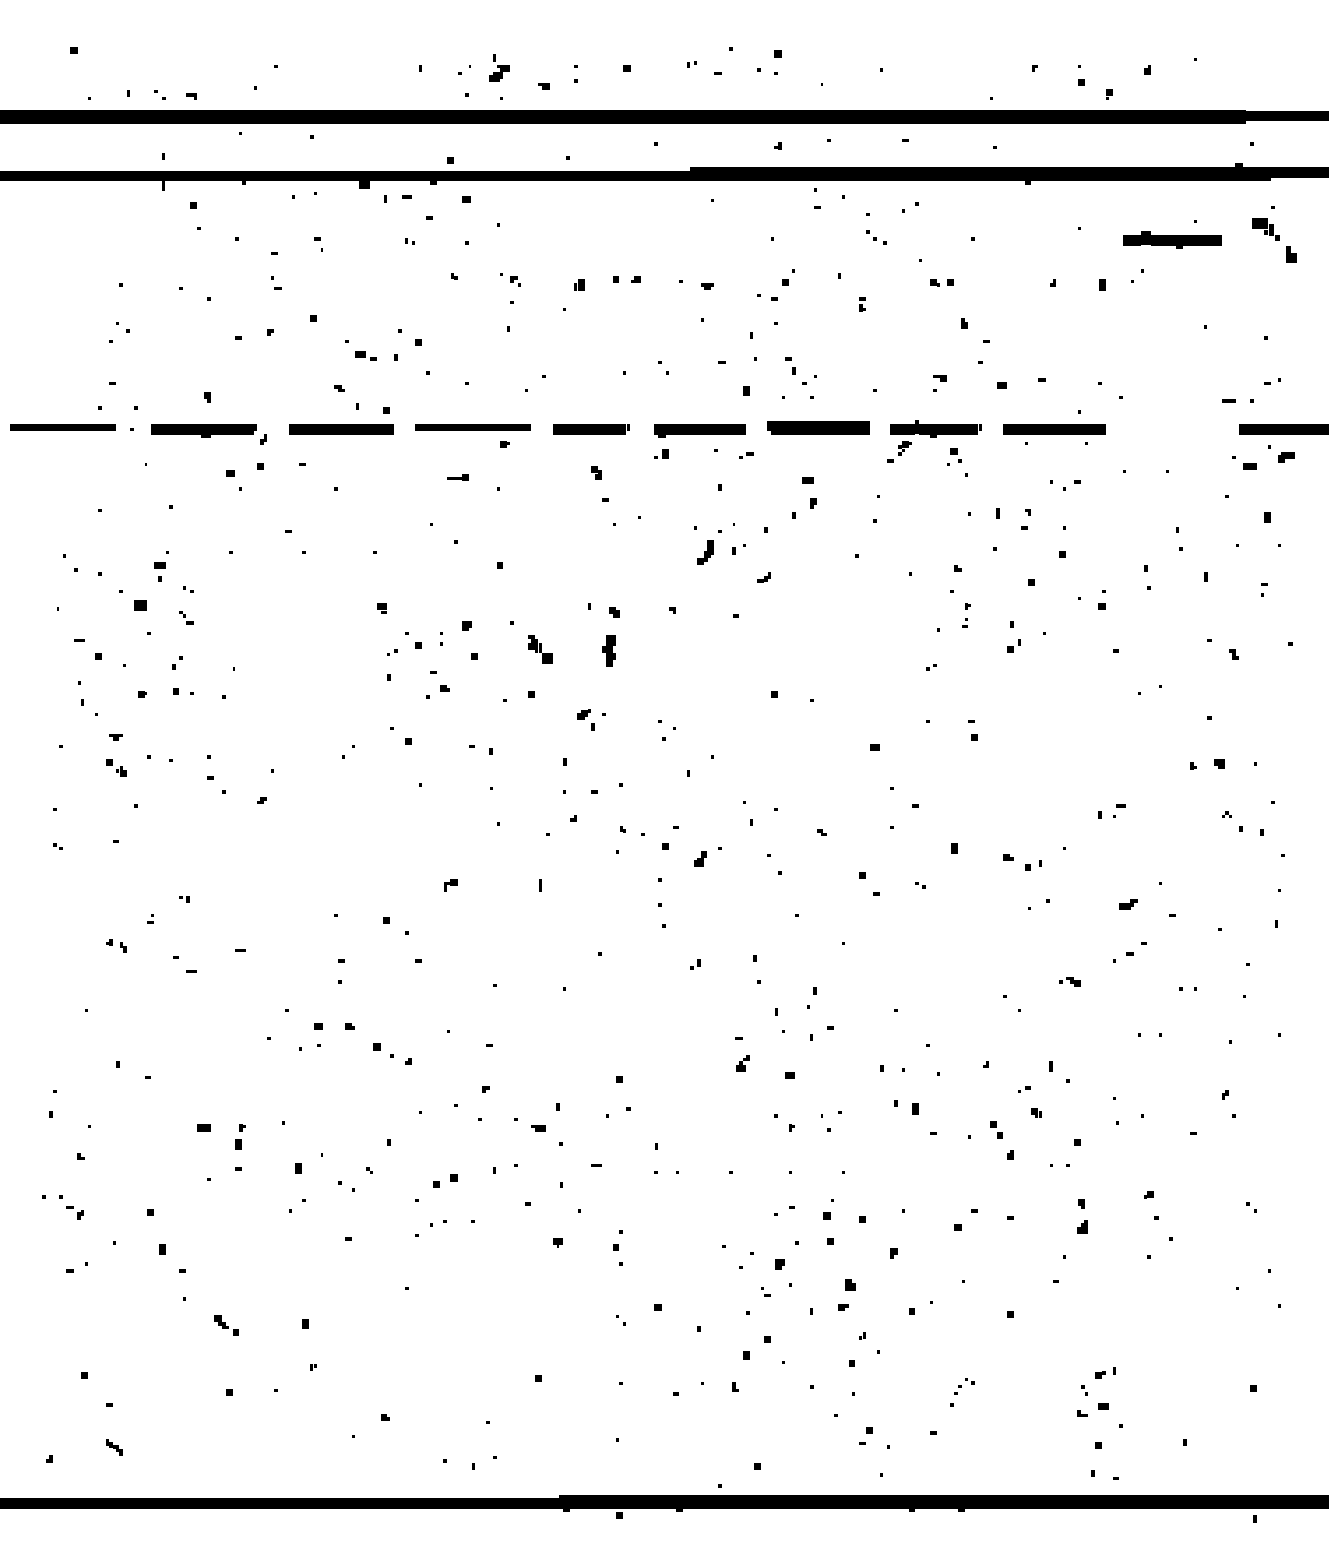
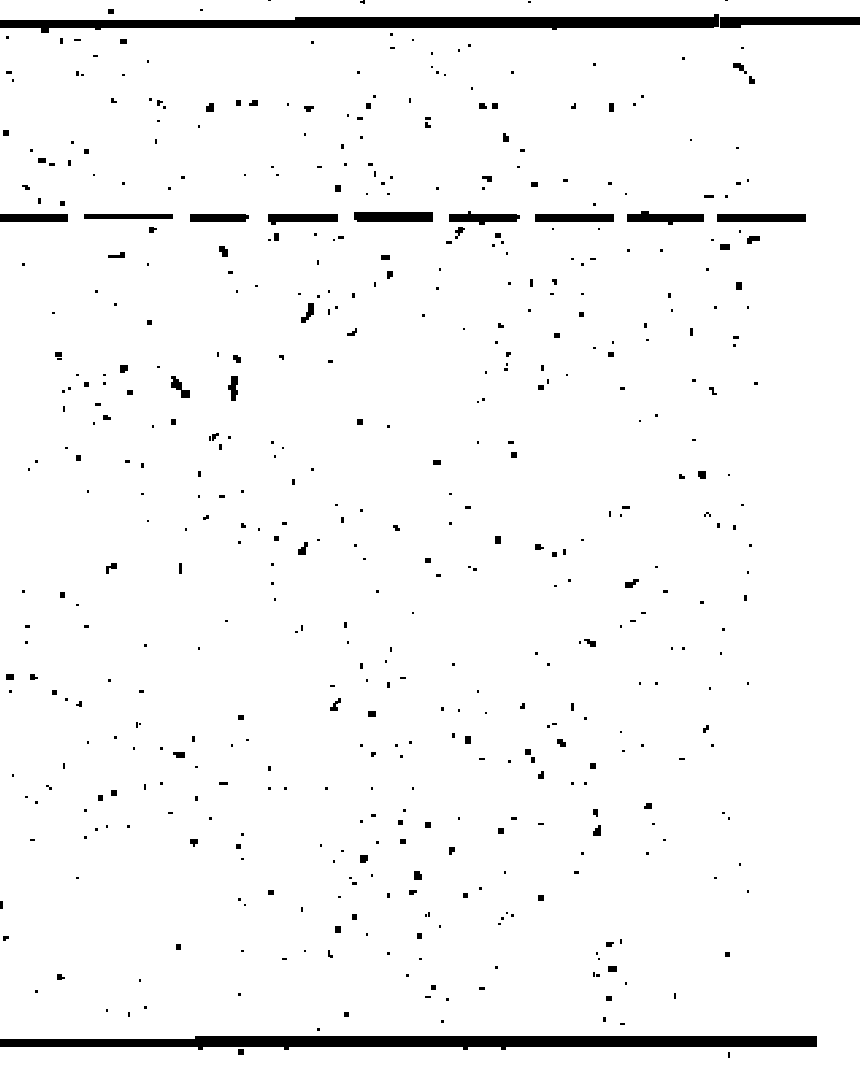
part: (1172, 239) -> (665, 217), moved
part: (1274, 240) -> (743, 73), size x0.62
part: (964, 1386) -> (505, 918), moved

